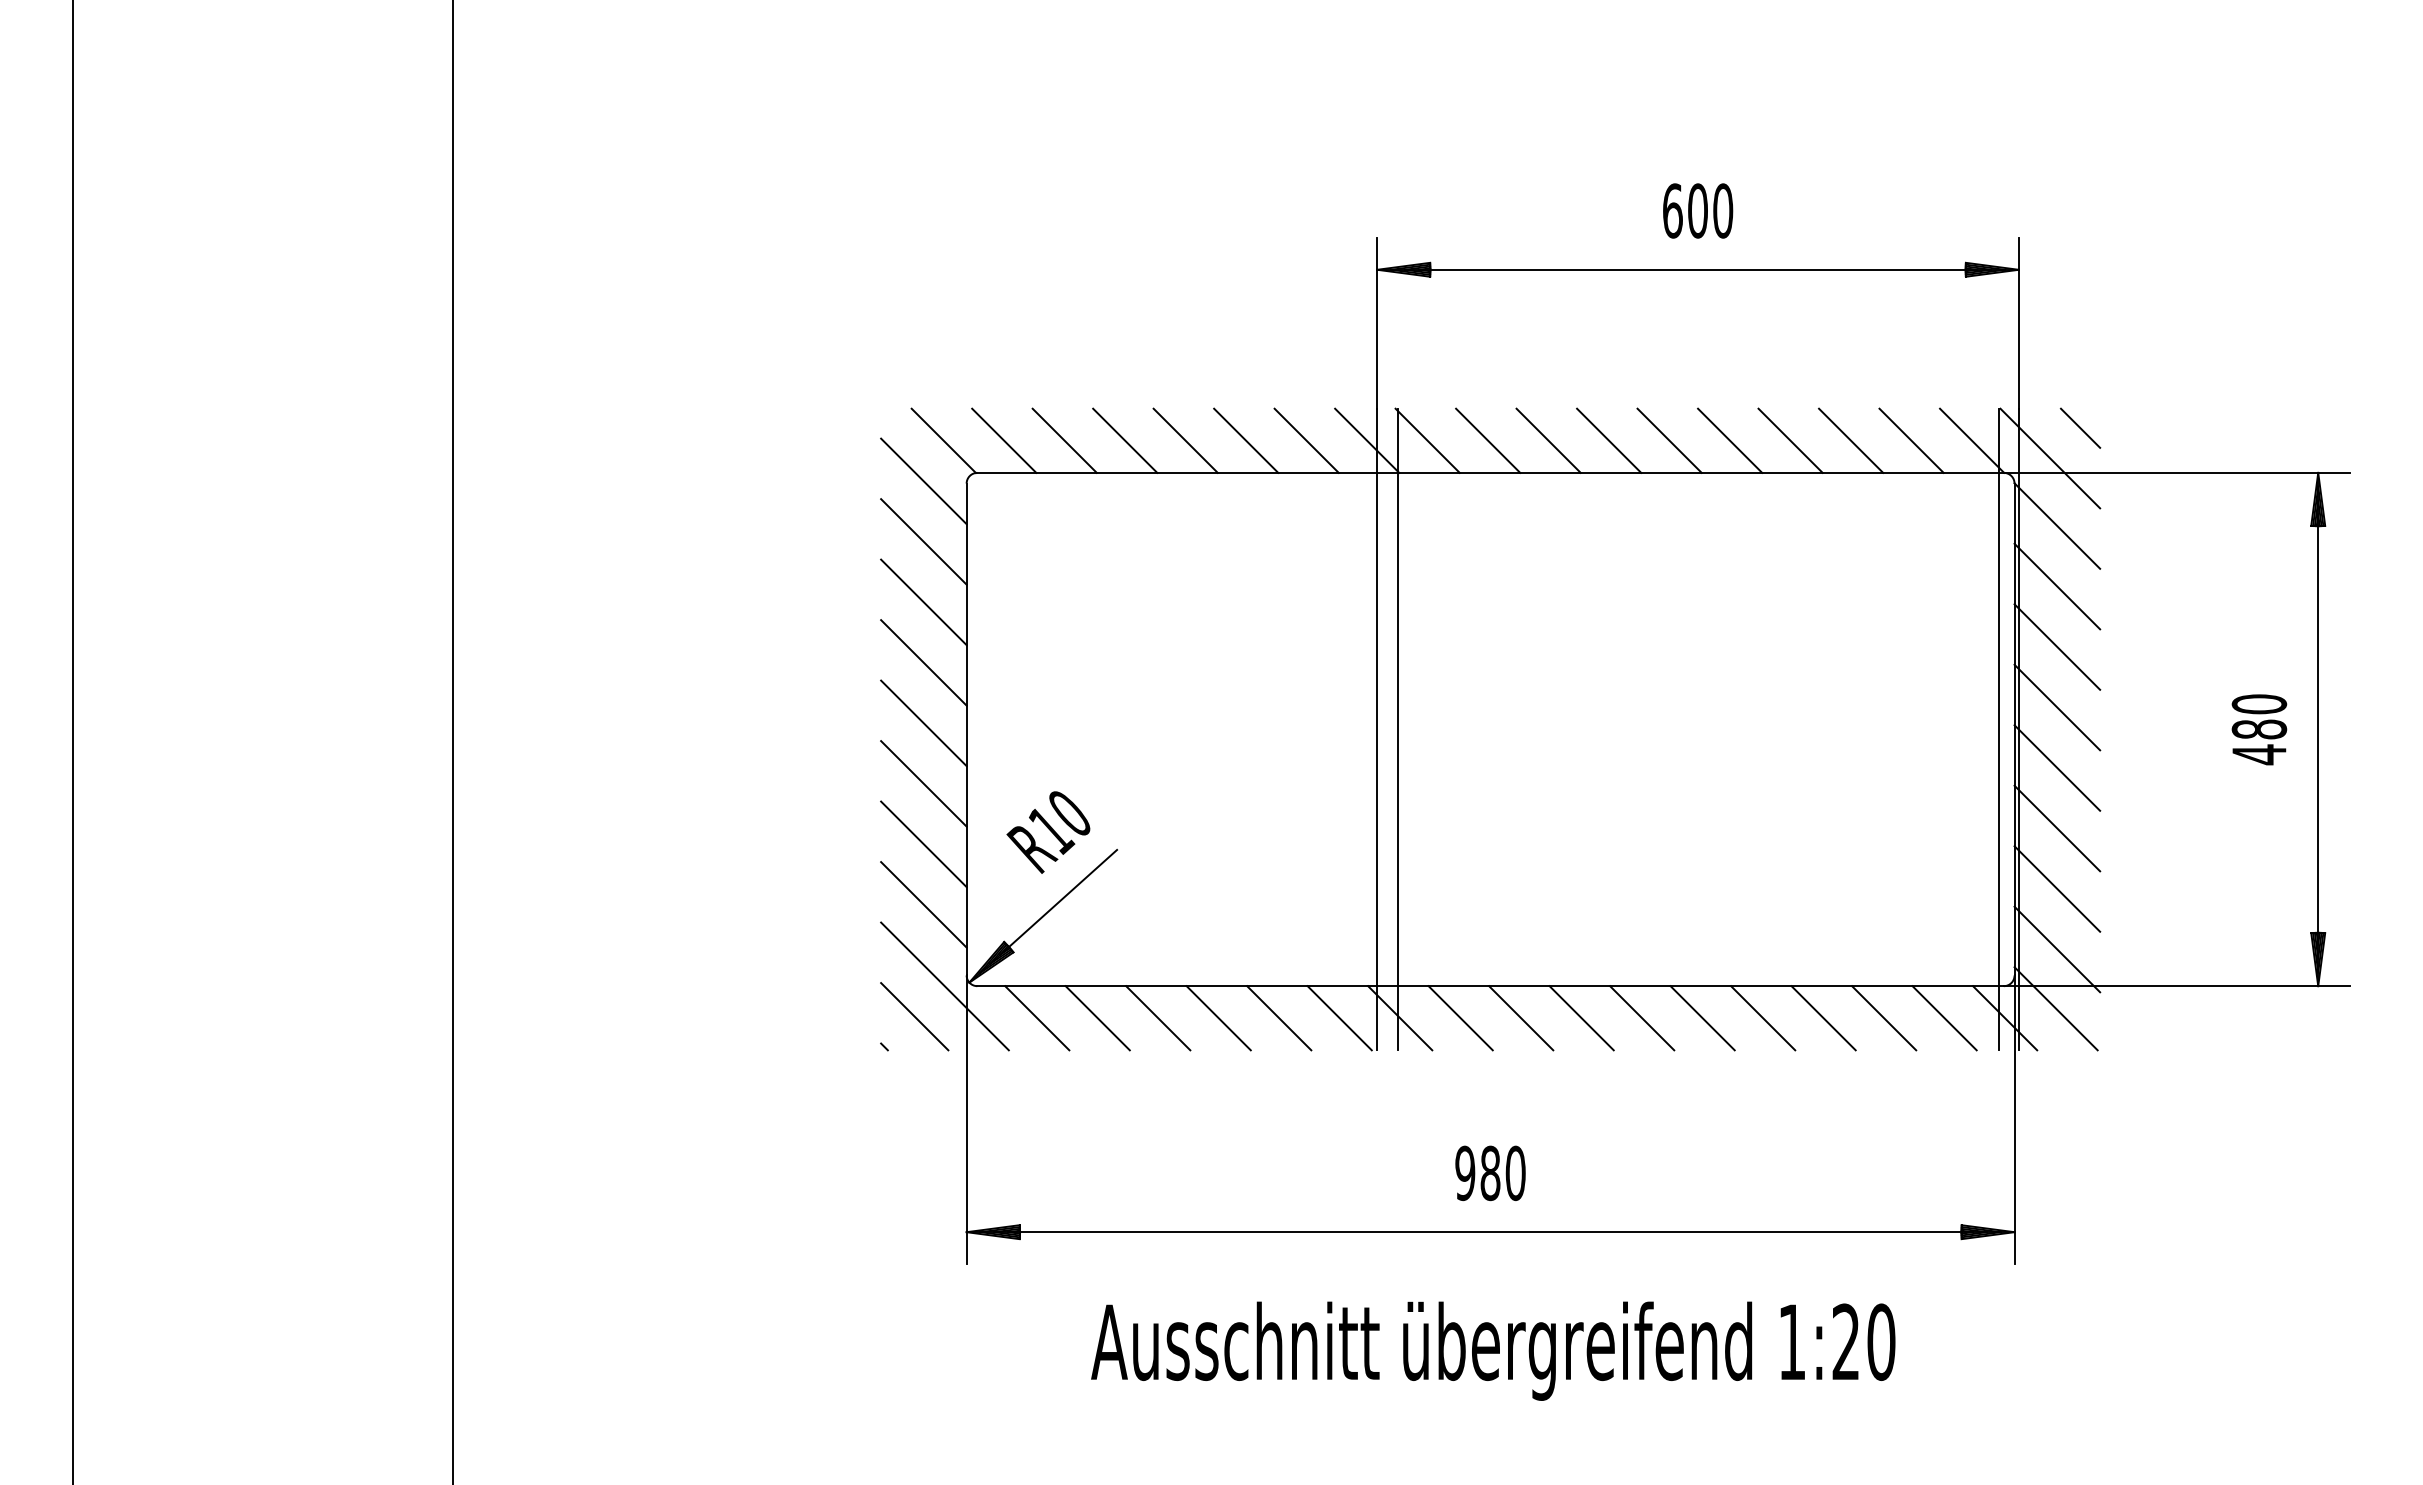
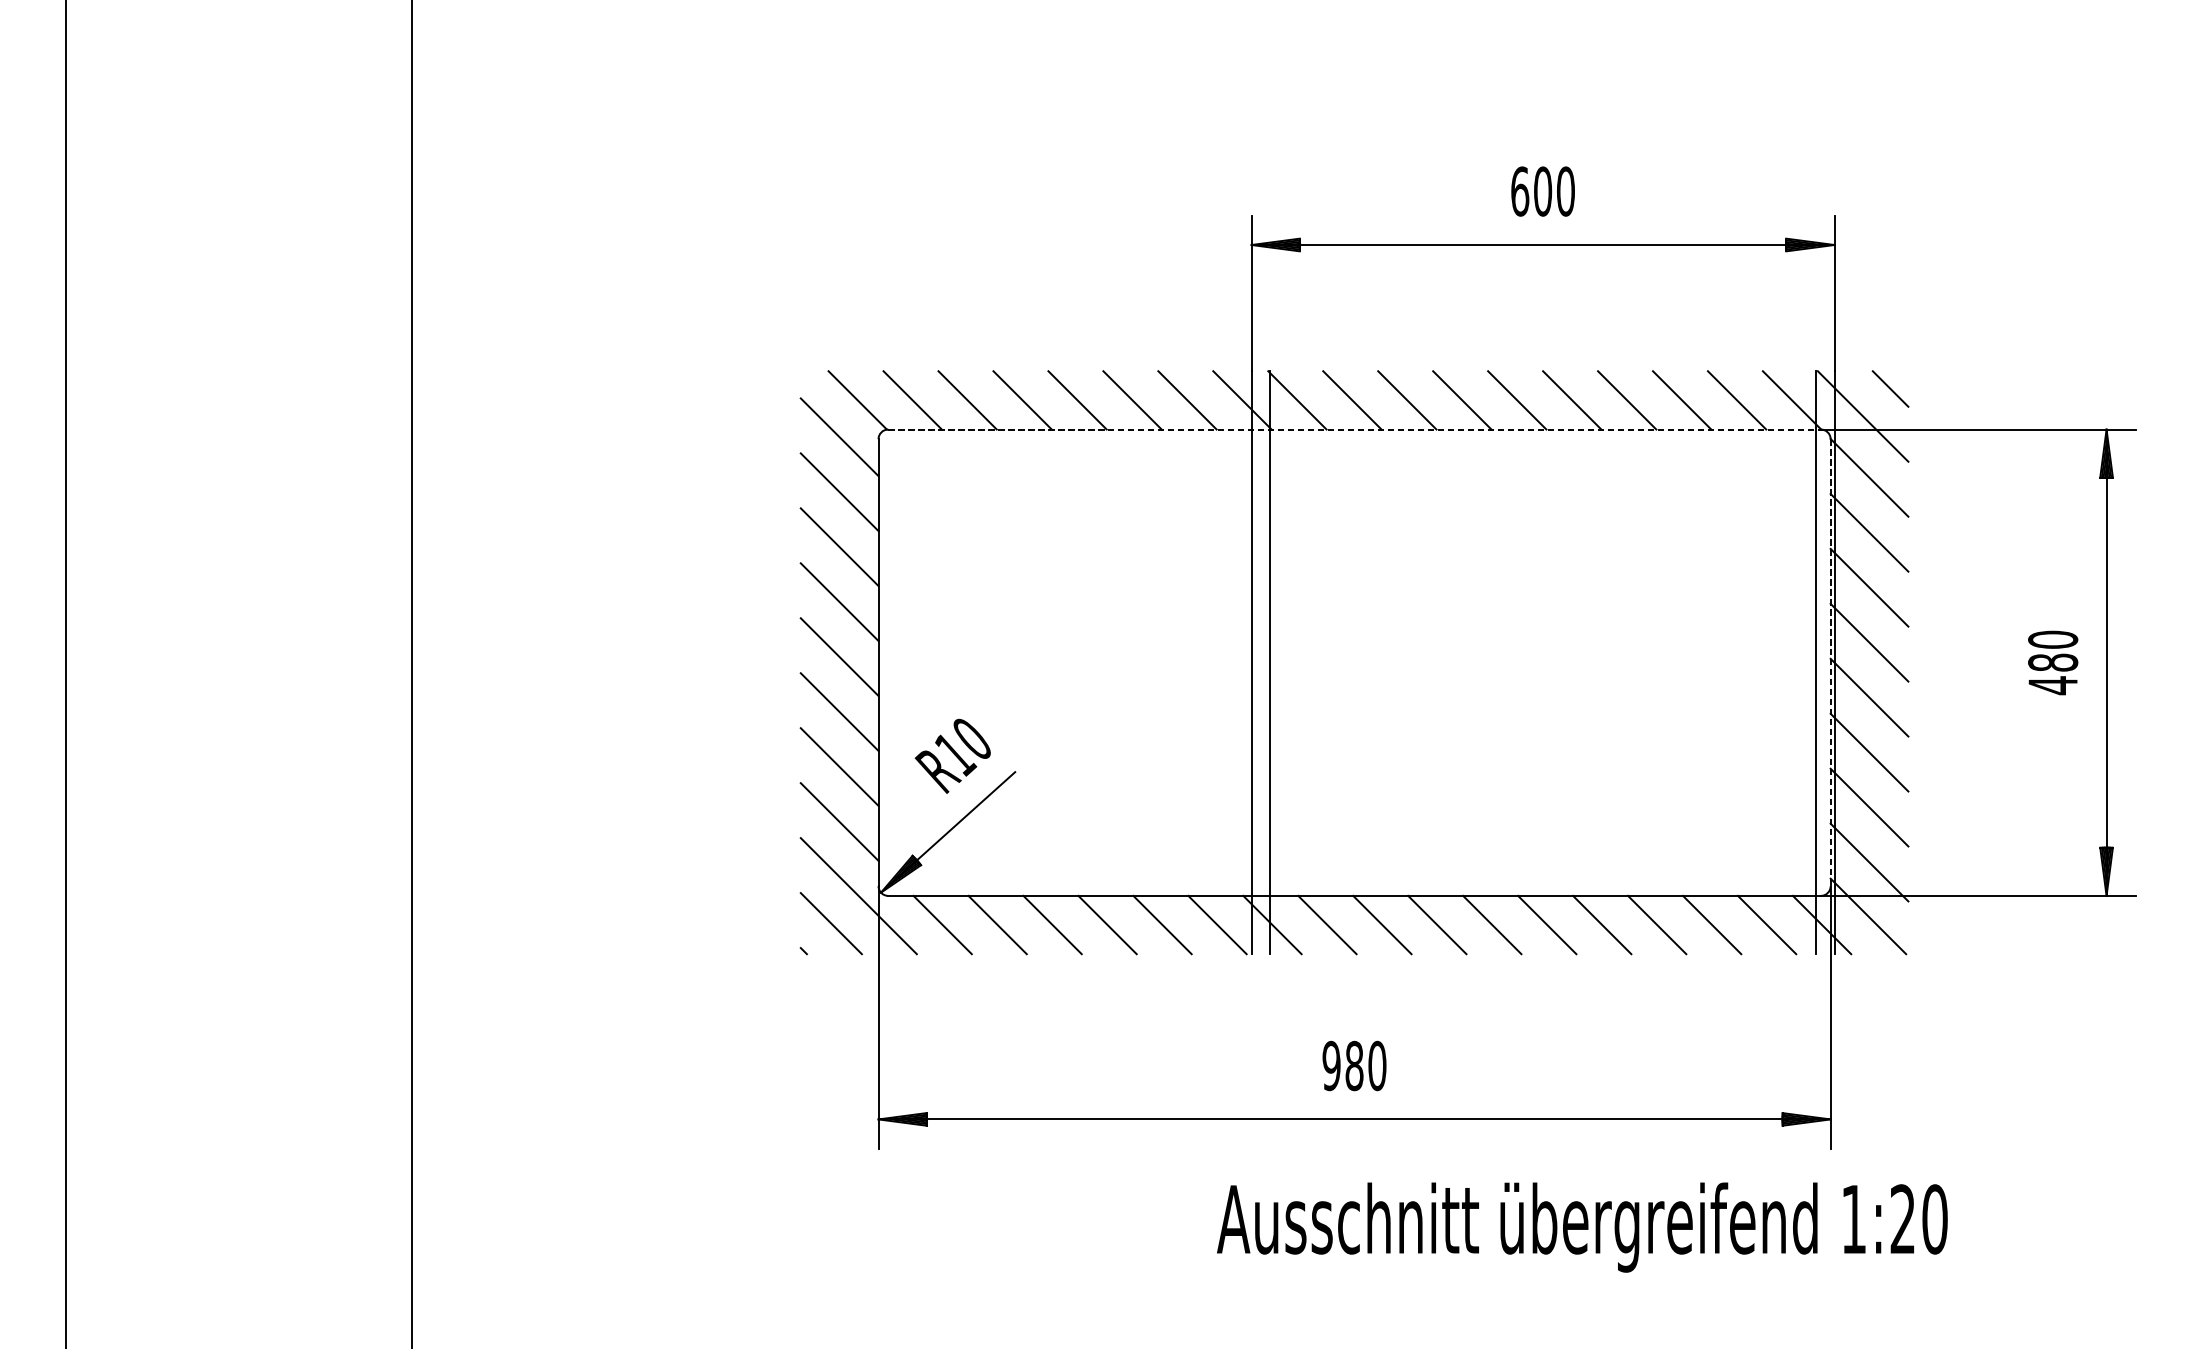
line: (1491, 472) -> (1355, 429), solid -> dashed
line: (2014, 729) -> (1830, 662), solid -> dashed
text: (1493, 1350) -> (1582, 1226), moved

